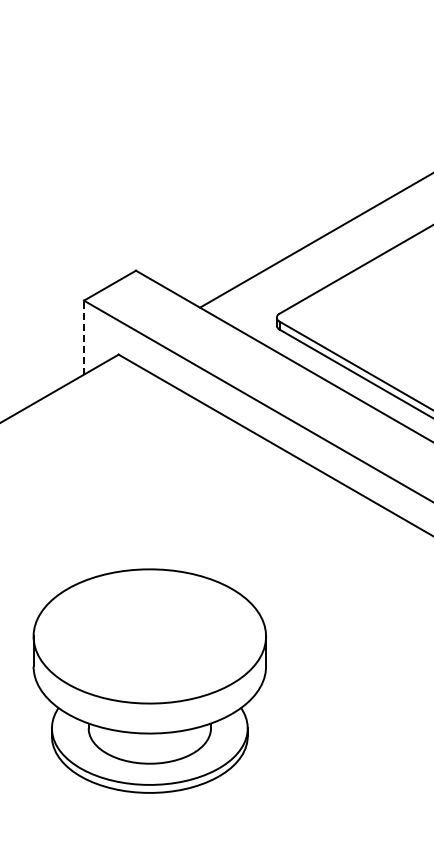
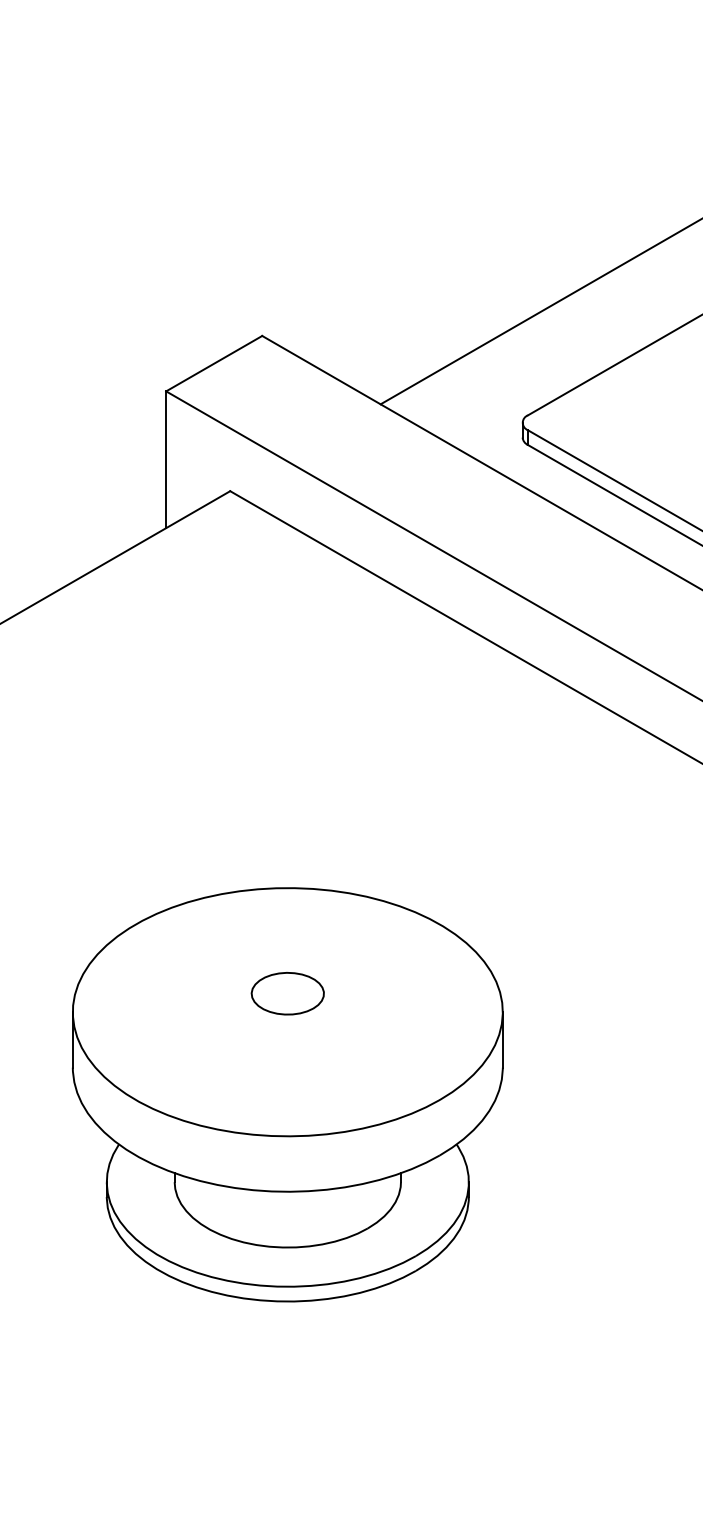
line: (84, 337) -> (167, 459), dashed -> solid
part: (149, 626) -> (287, 993), added

